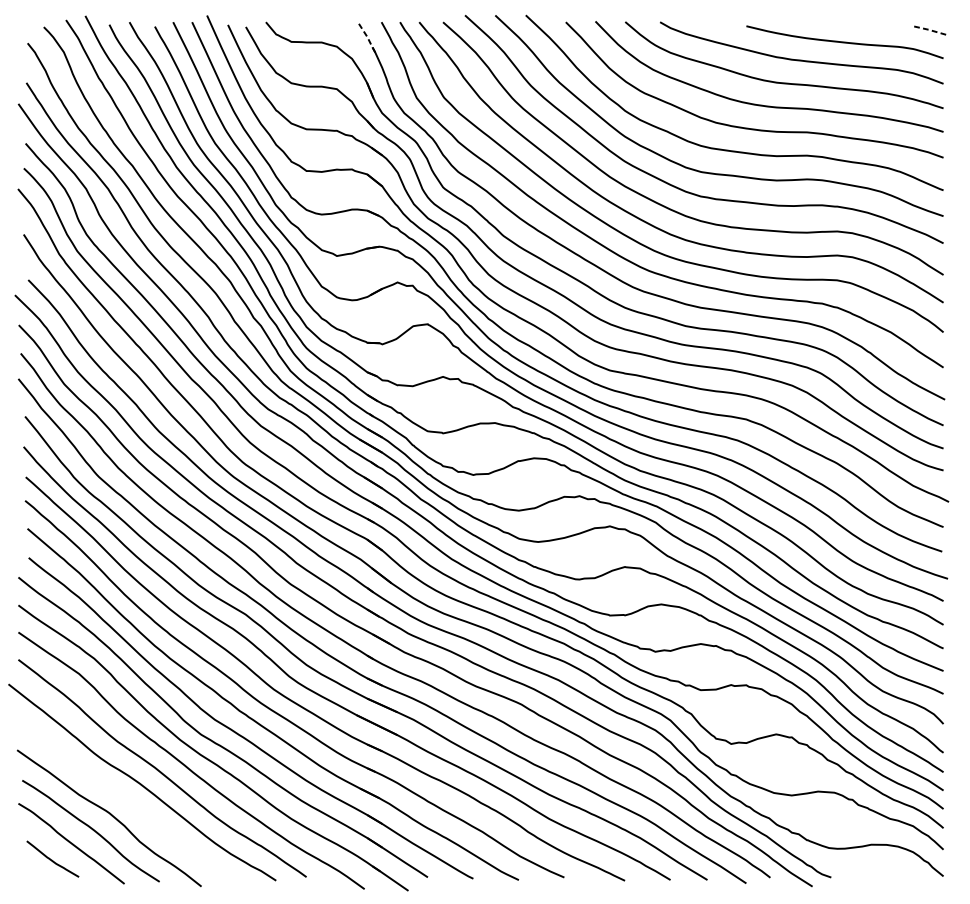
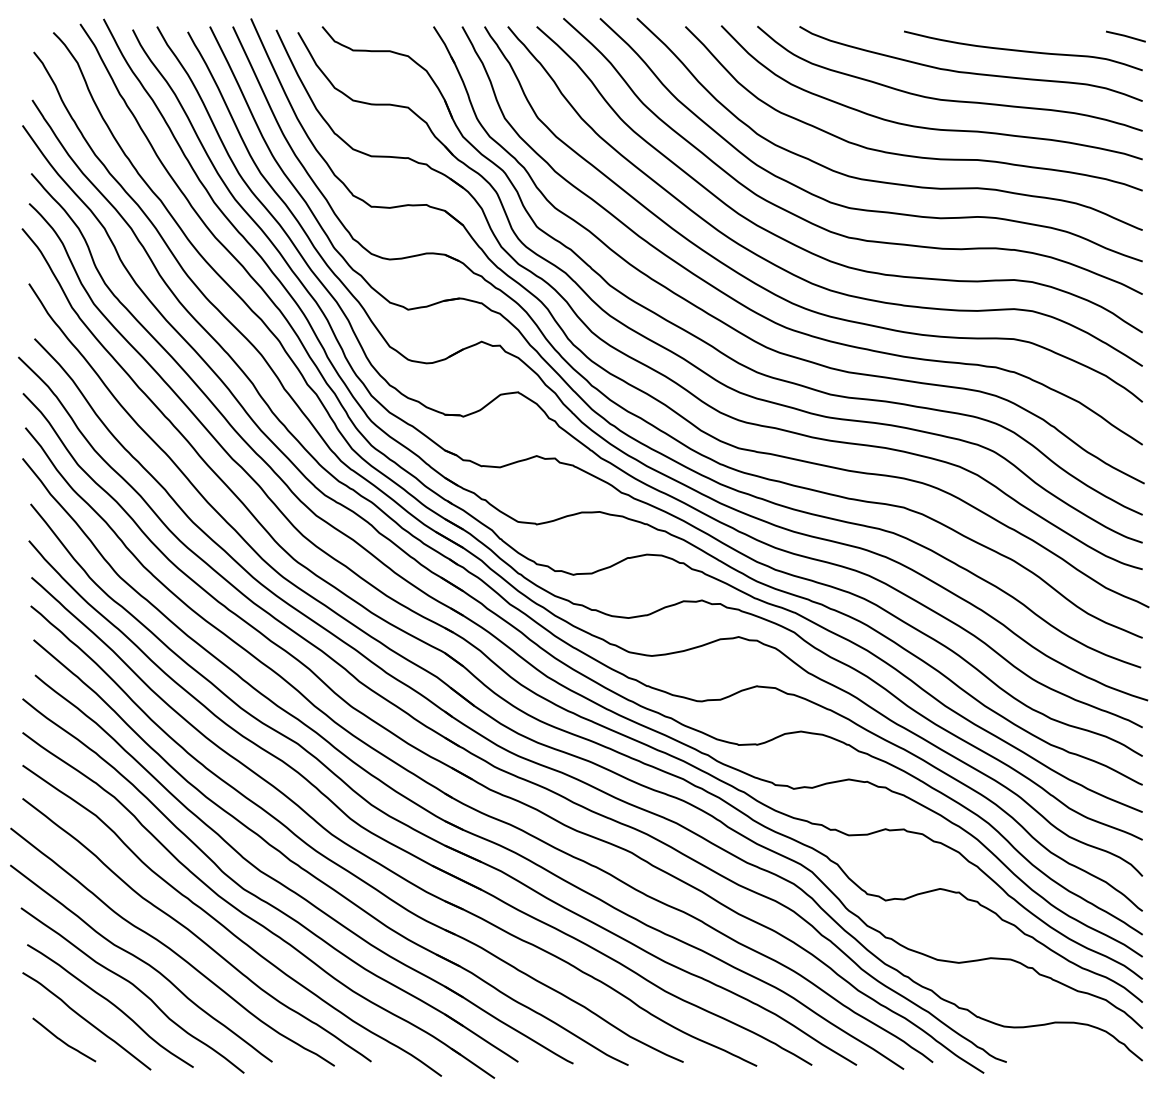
line: (929, 29) -> (1125, 35), dashed -> solid
line: (366, 36) -> (444, 44), dashed -> solid
curve: (116, 794) -> (141, 961), added

